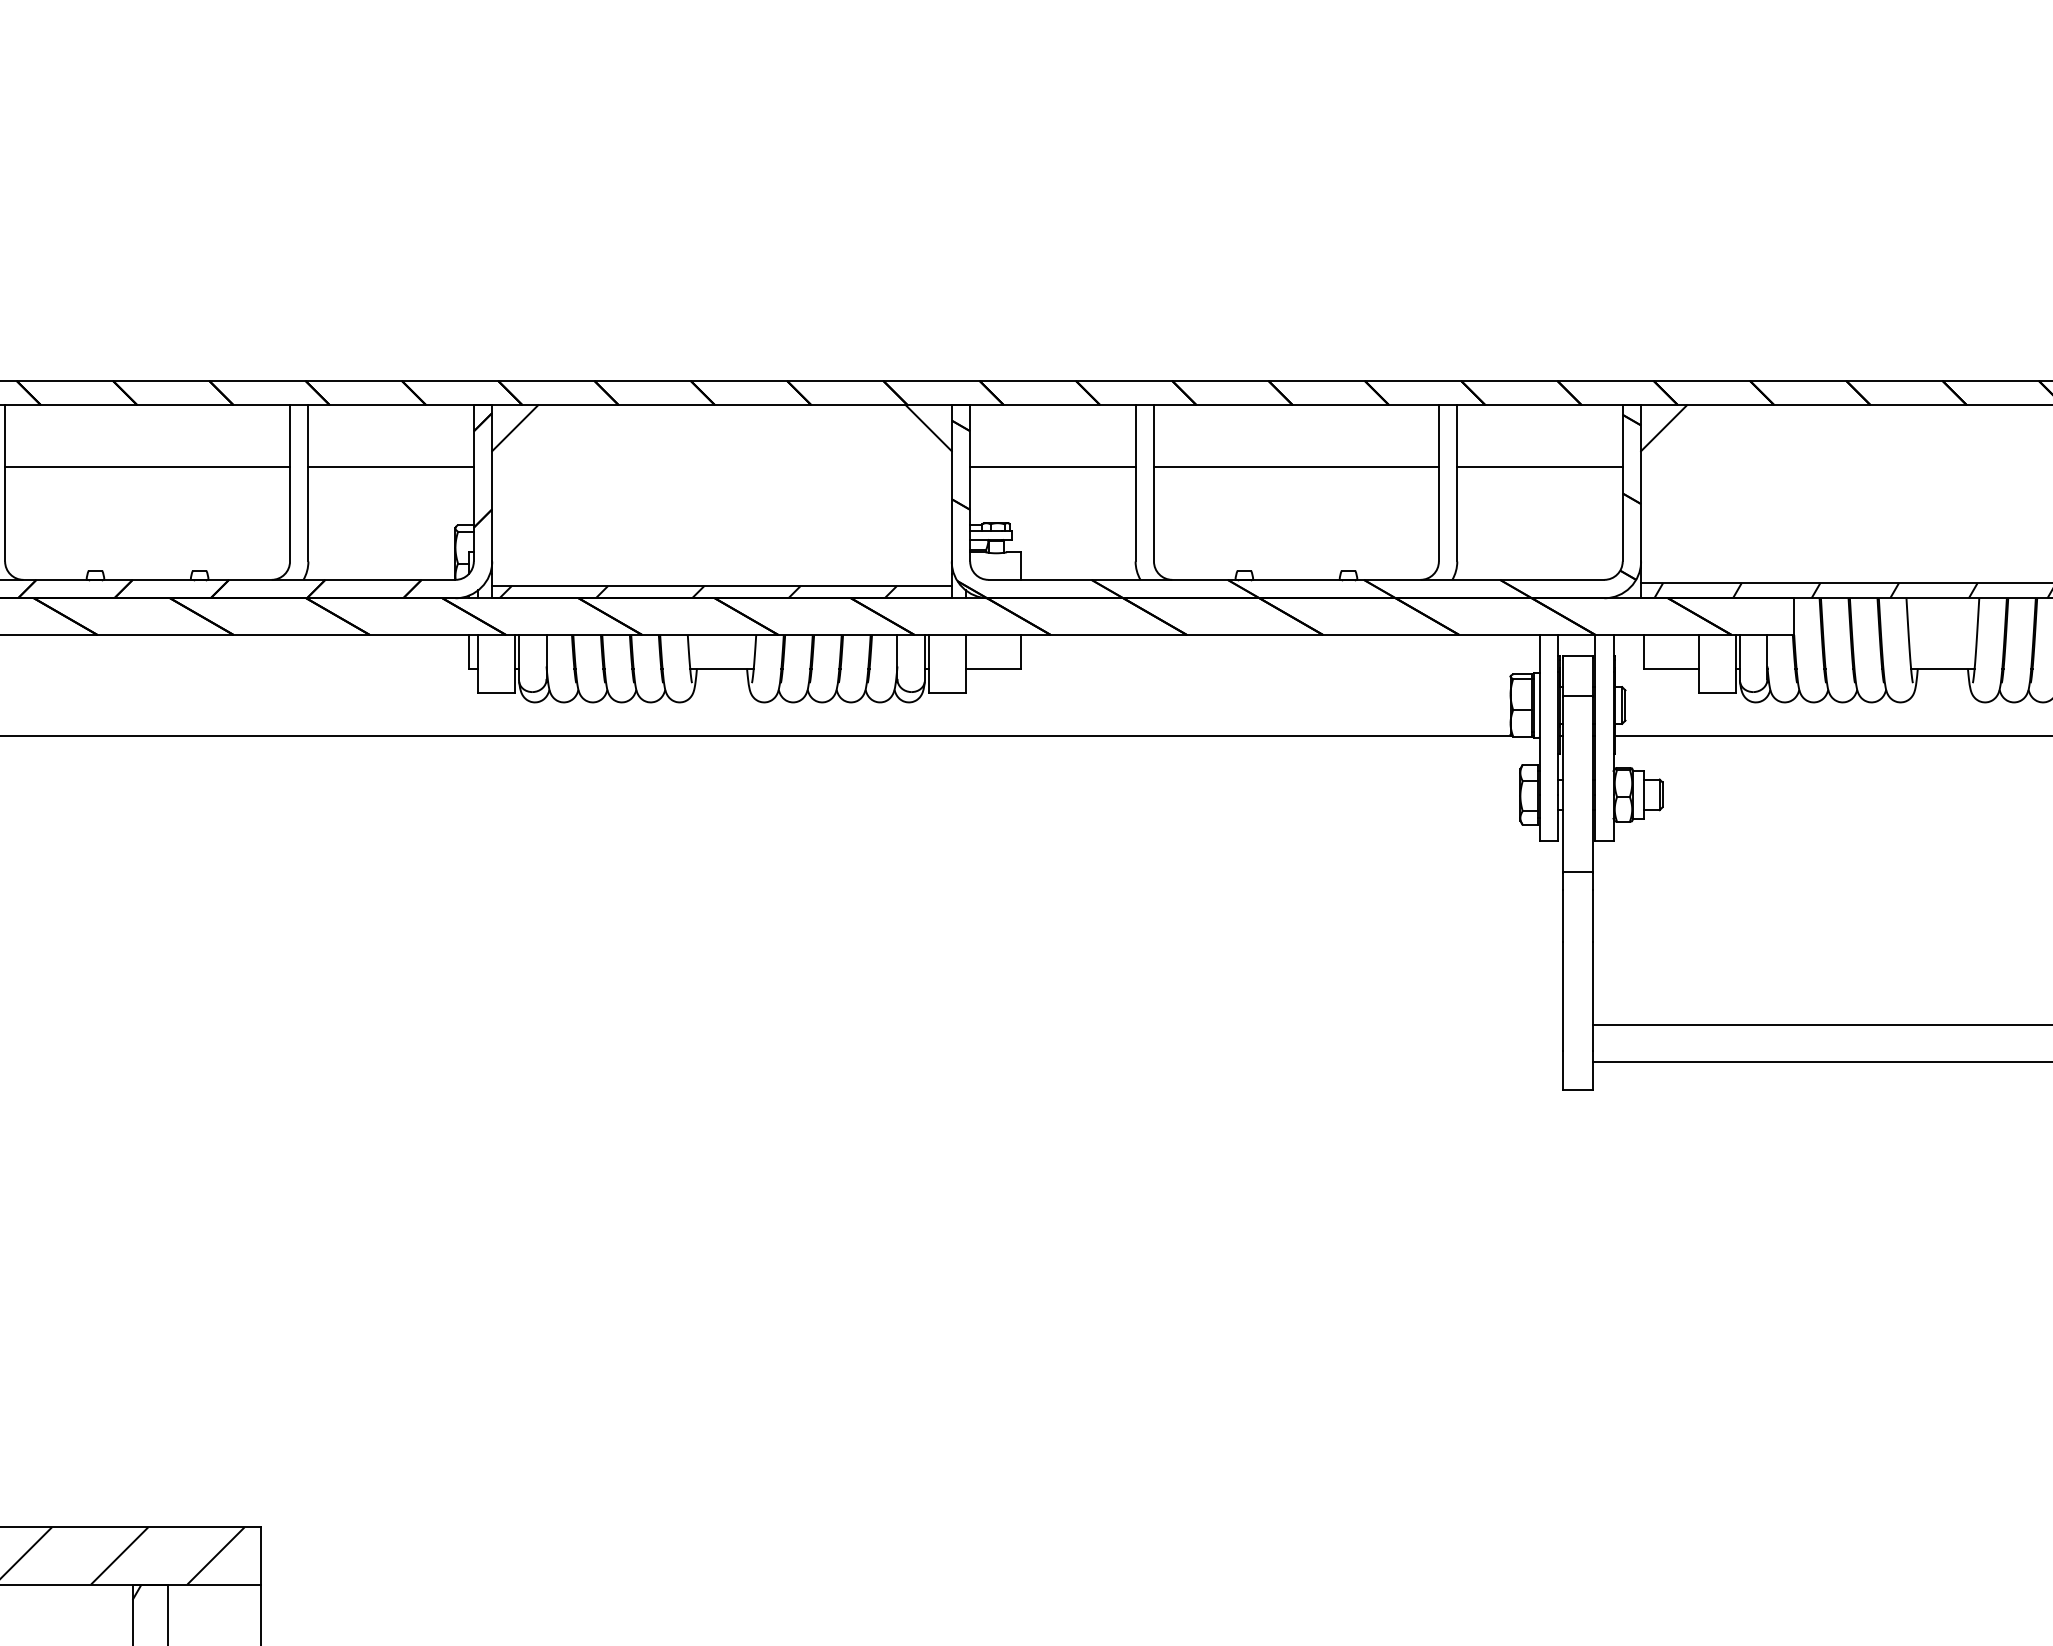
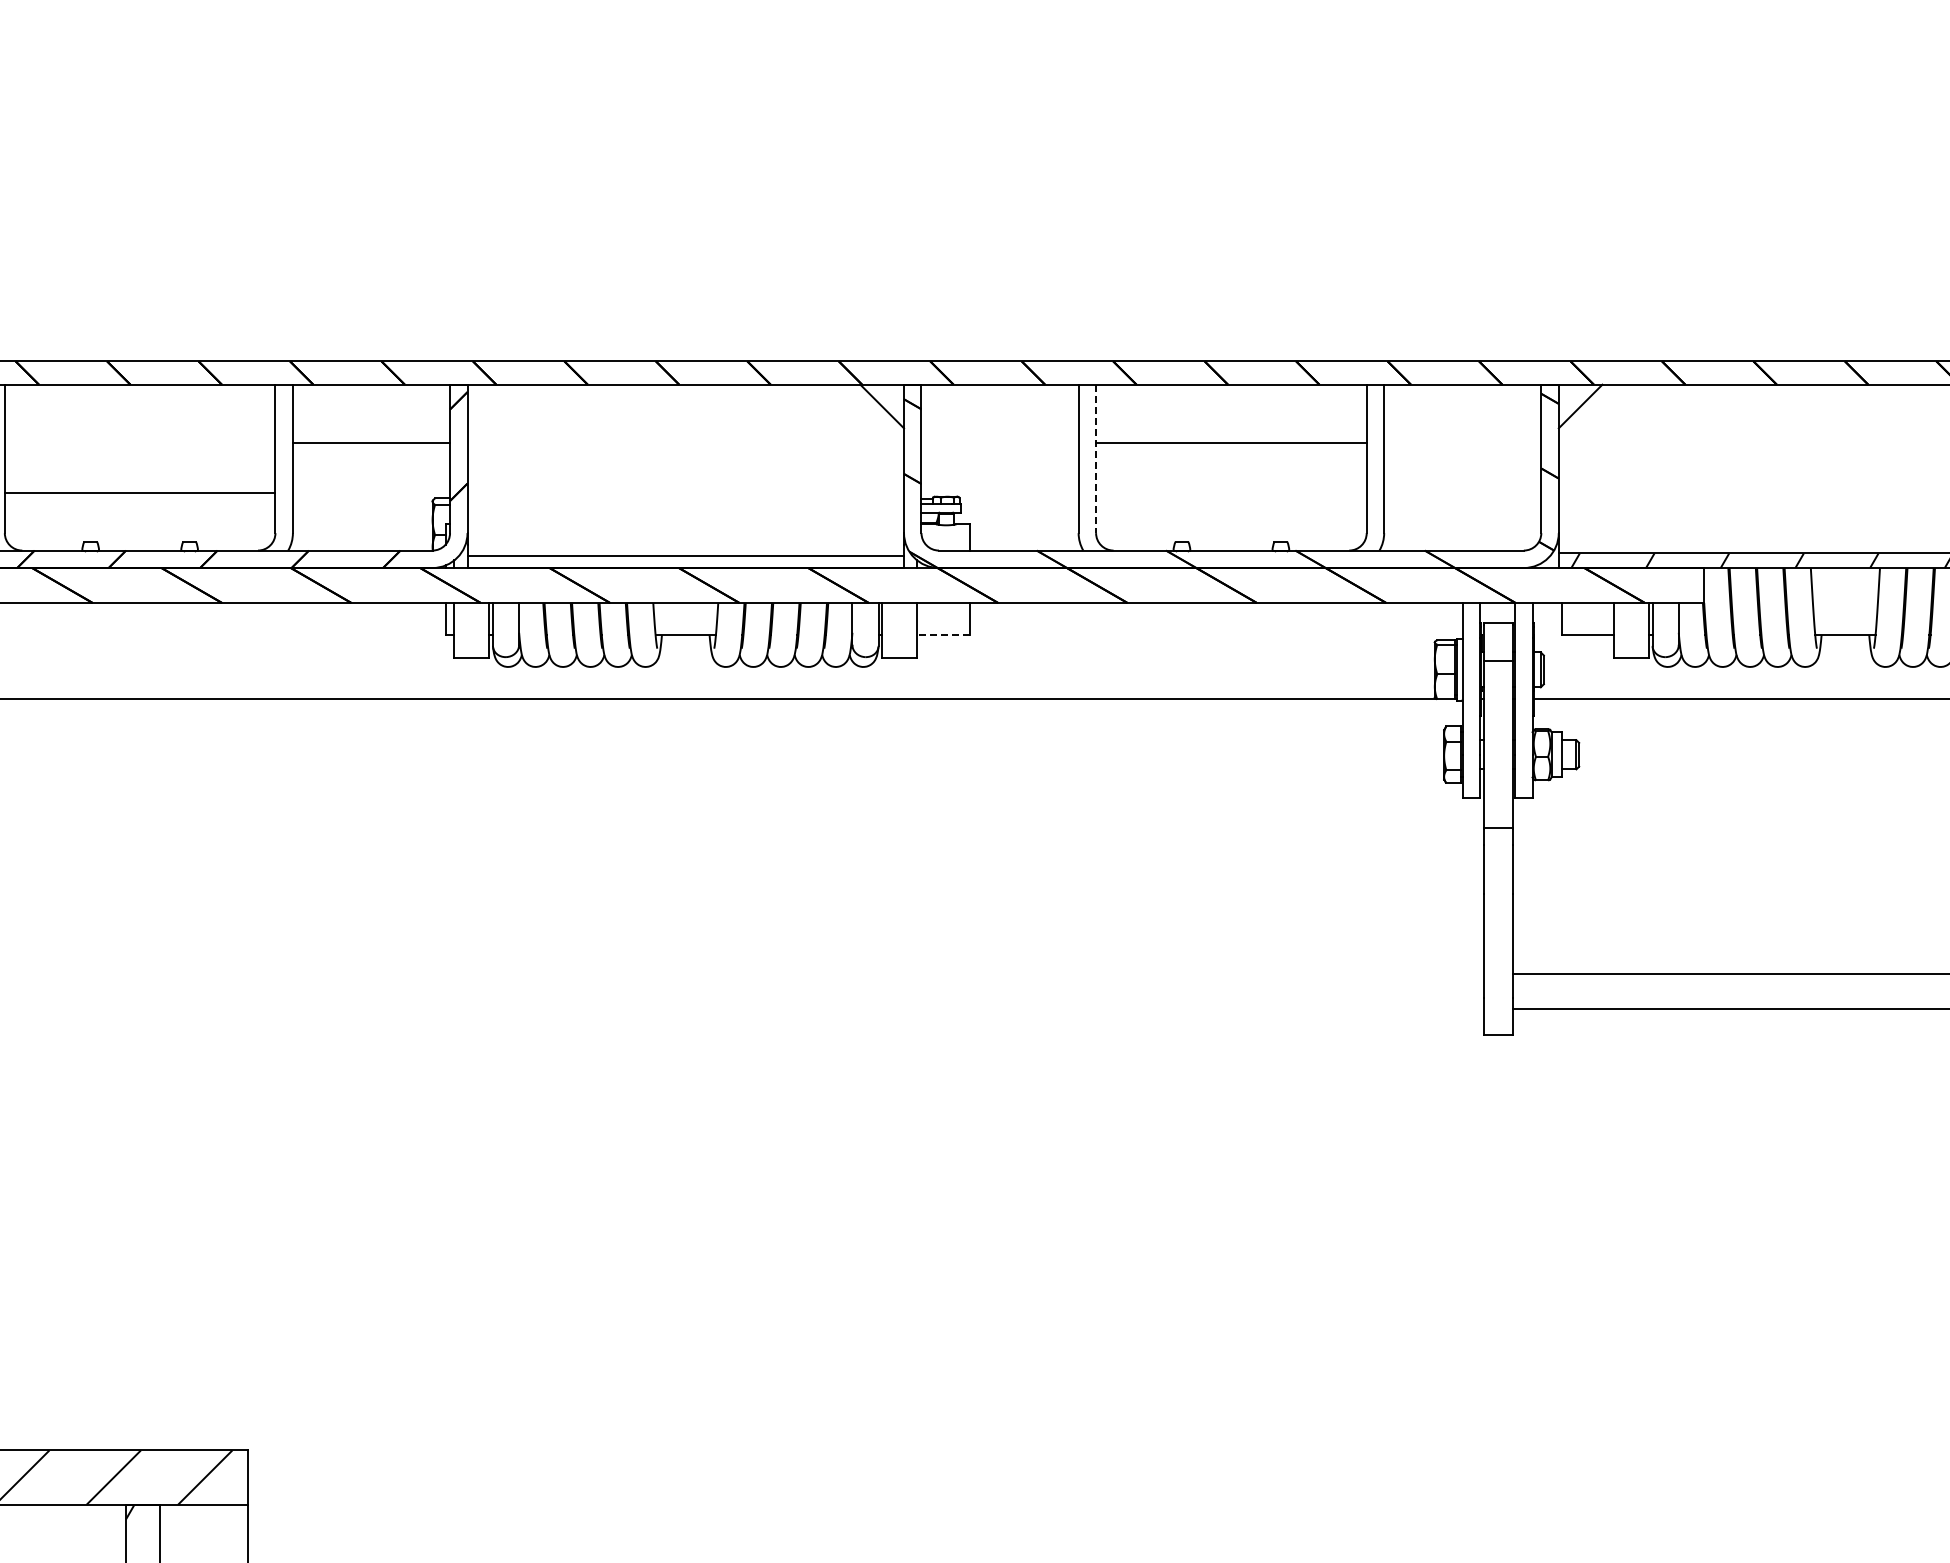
line: (515, 428) -> (489, 406), removed
line: (146, 466) -> (139, 492), moved
line: (1052, 466) -> (999, 442), removed
line: (1539, 466) -> (1462, 442), removed
line: (1154, 483) -> (1096, 459), solid -> dashed
hatch: (698, 592) -> (663, 562), removed
line: (992, 668) -> (942, 634), solid -> dashed

